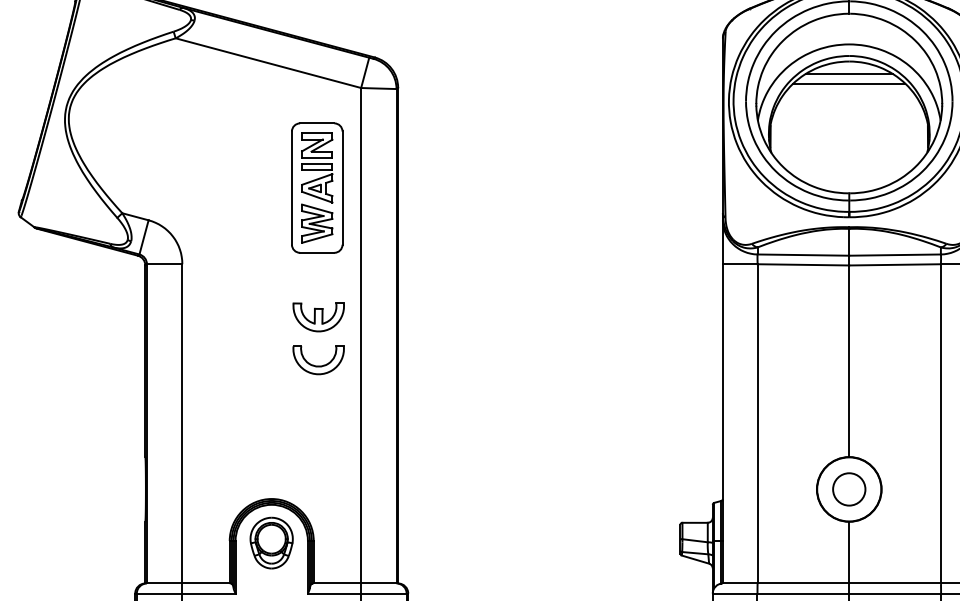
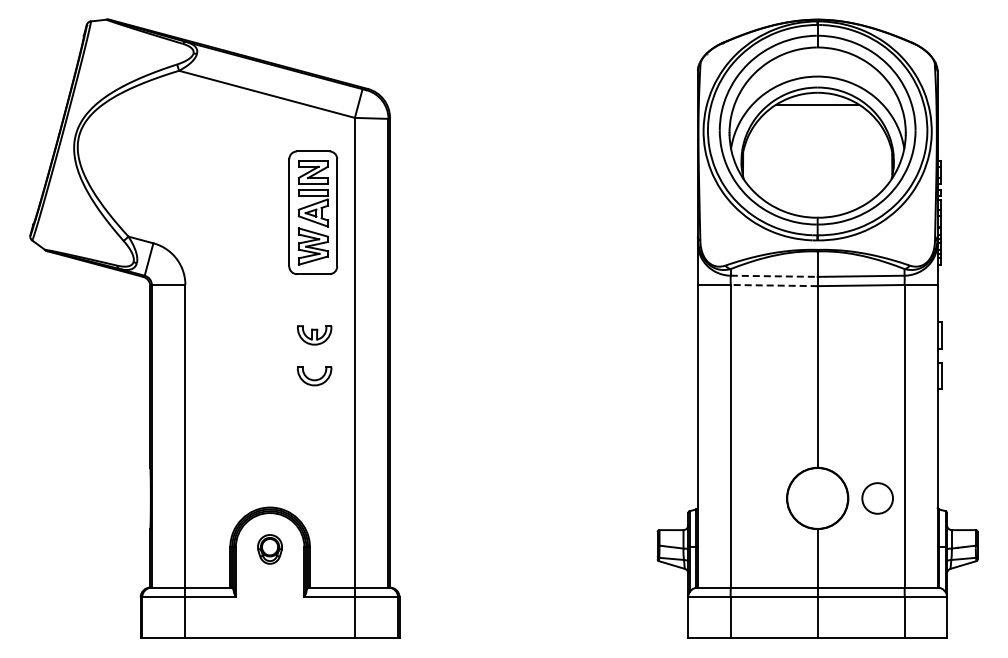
line: (849, 83) -> (817, 113), removed
line: (803, 255) -> (774, 276), solid -> dashed
line: (802, 264) -> (773, 285), solid -> dashed
part: (318, 317) -> (314, 335), size x0.7
part: (318, 360) -> (314, 376), size x0.7
circle: (849, 489) -> (877, 498), moved
part: (271, 543) -> (269, 549), size x0.6

